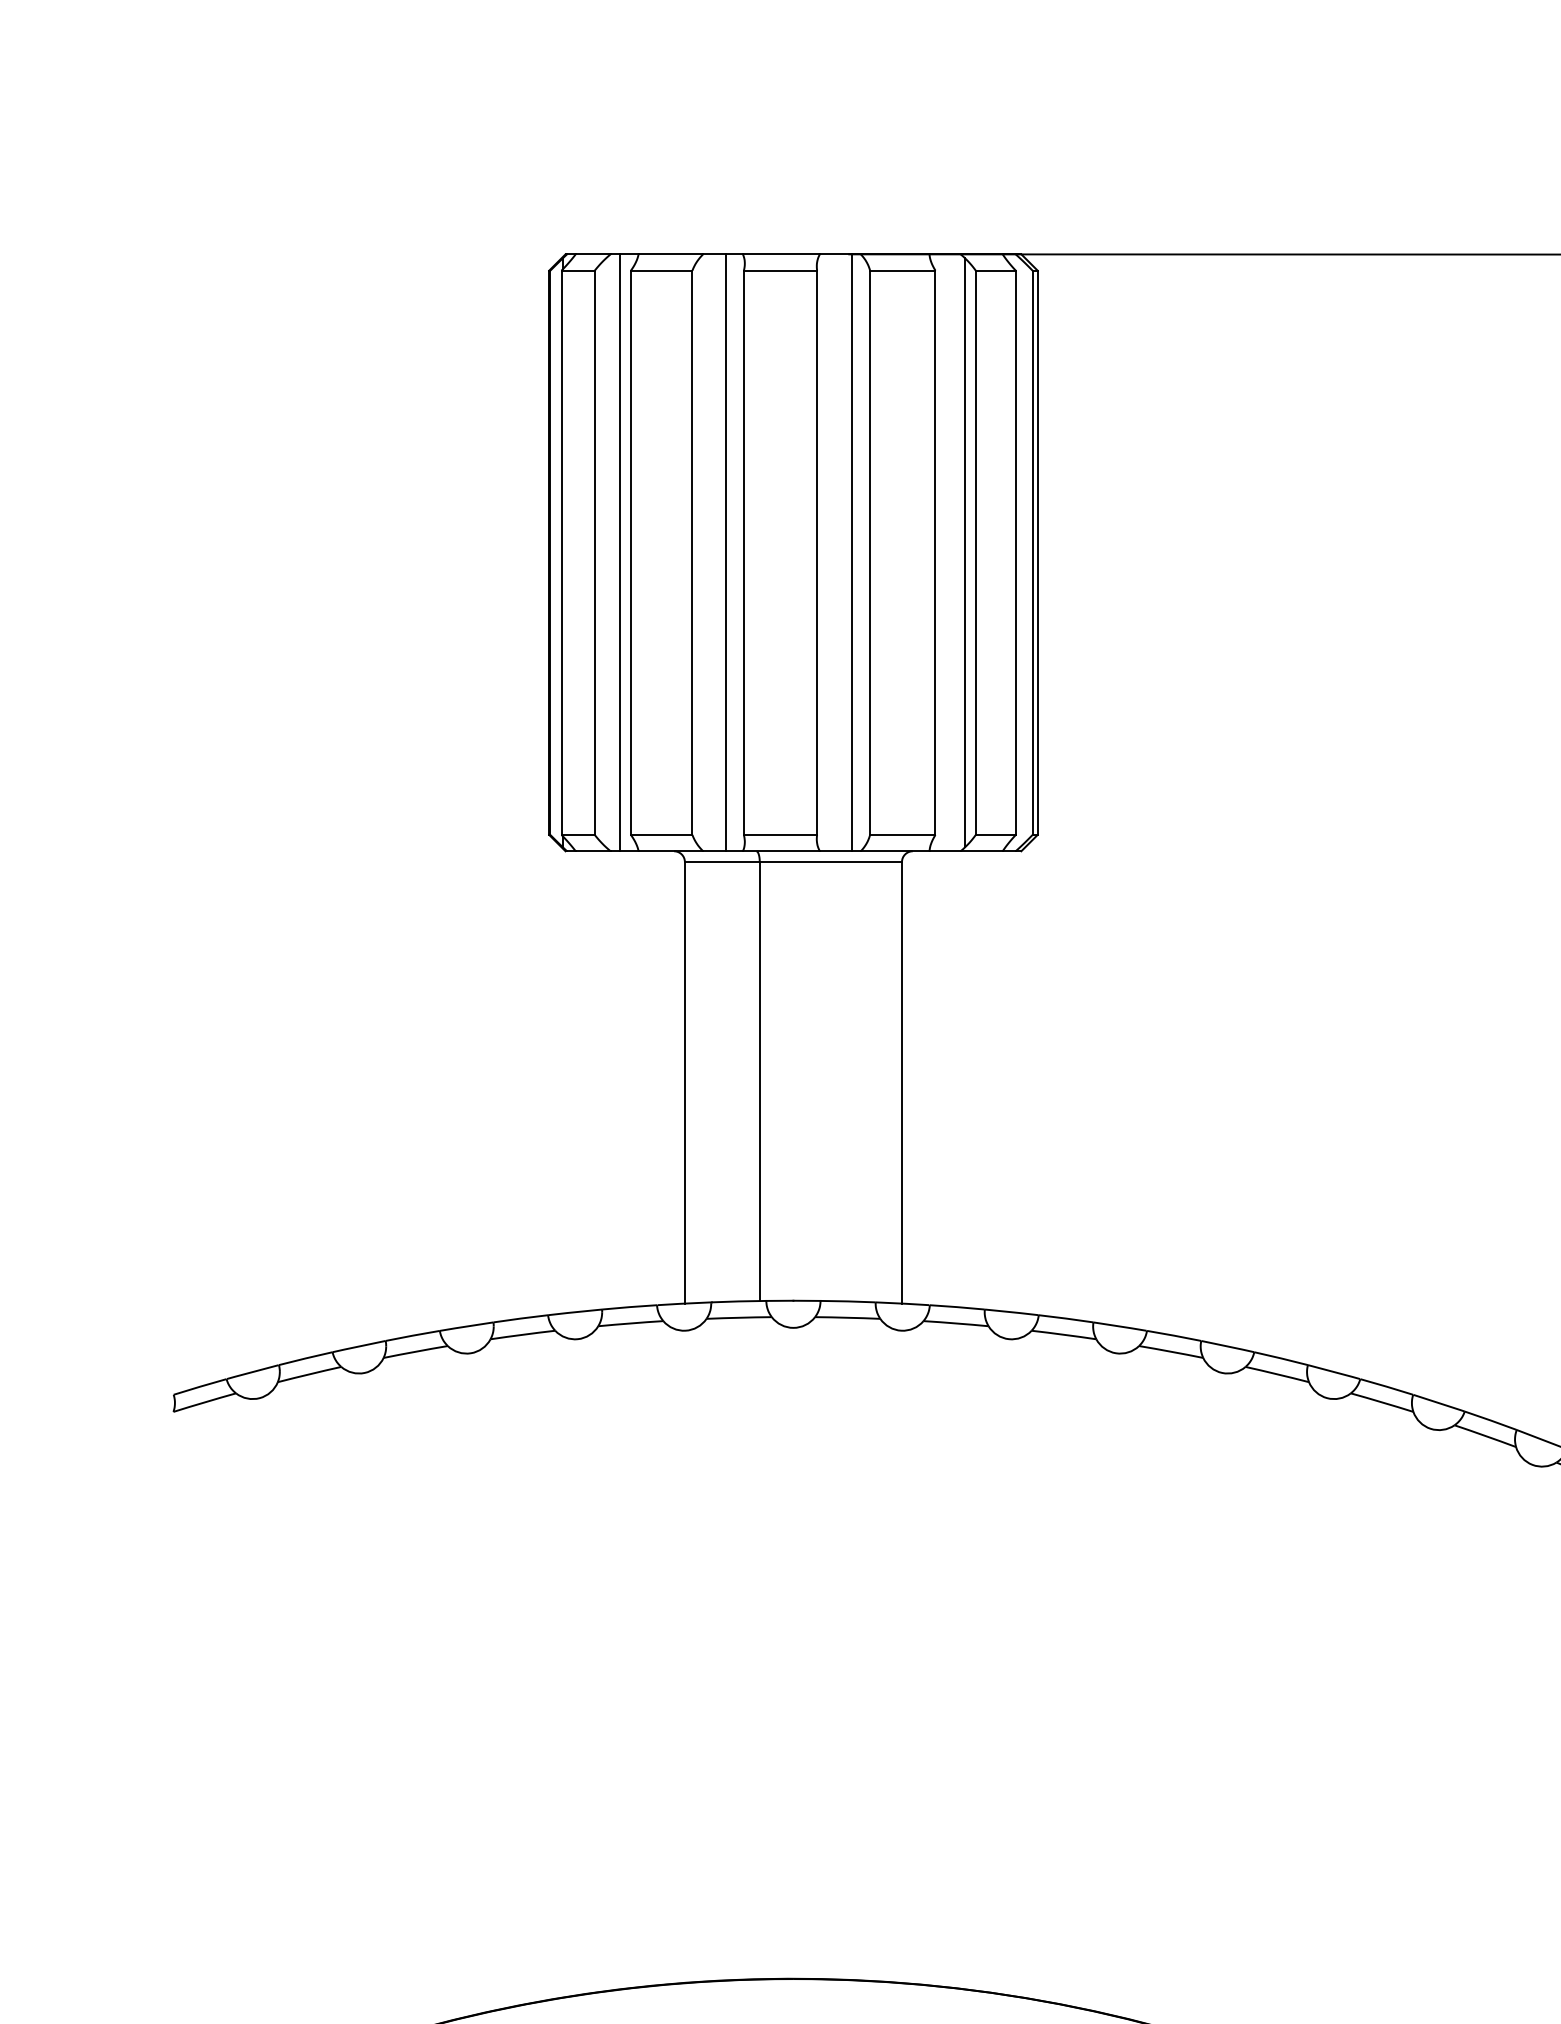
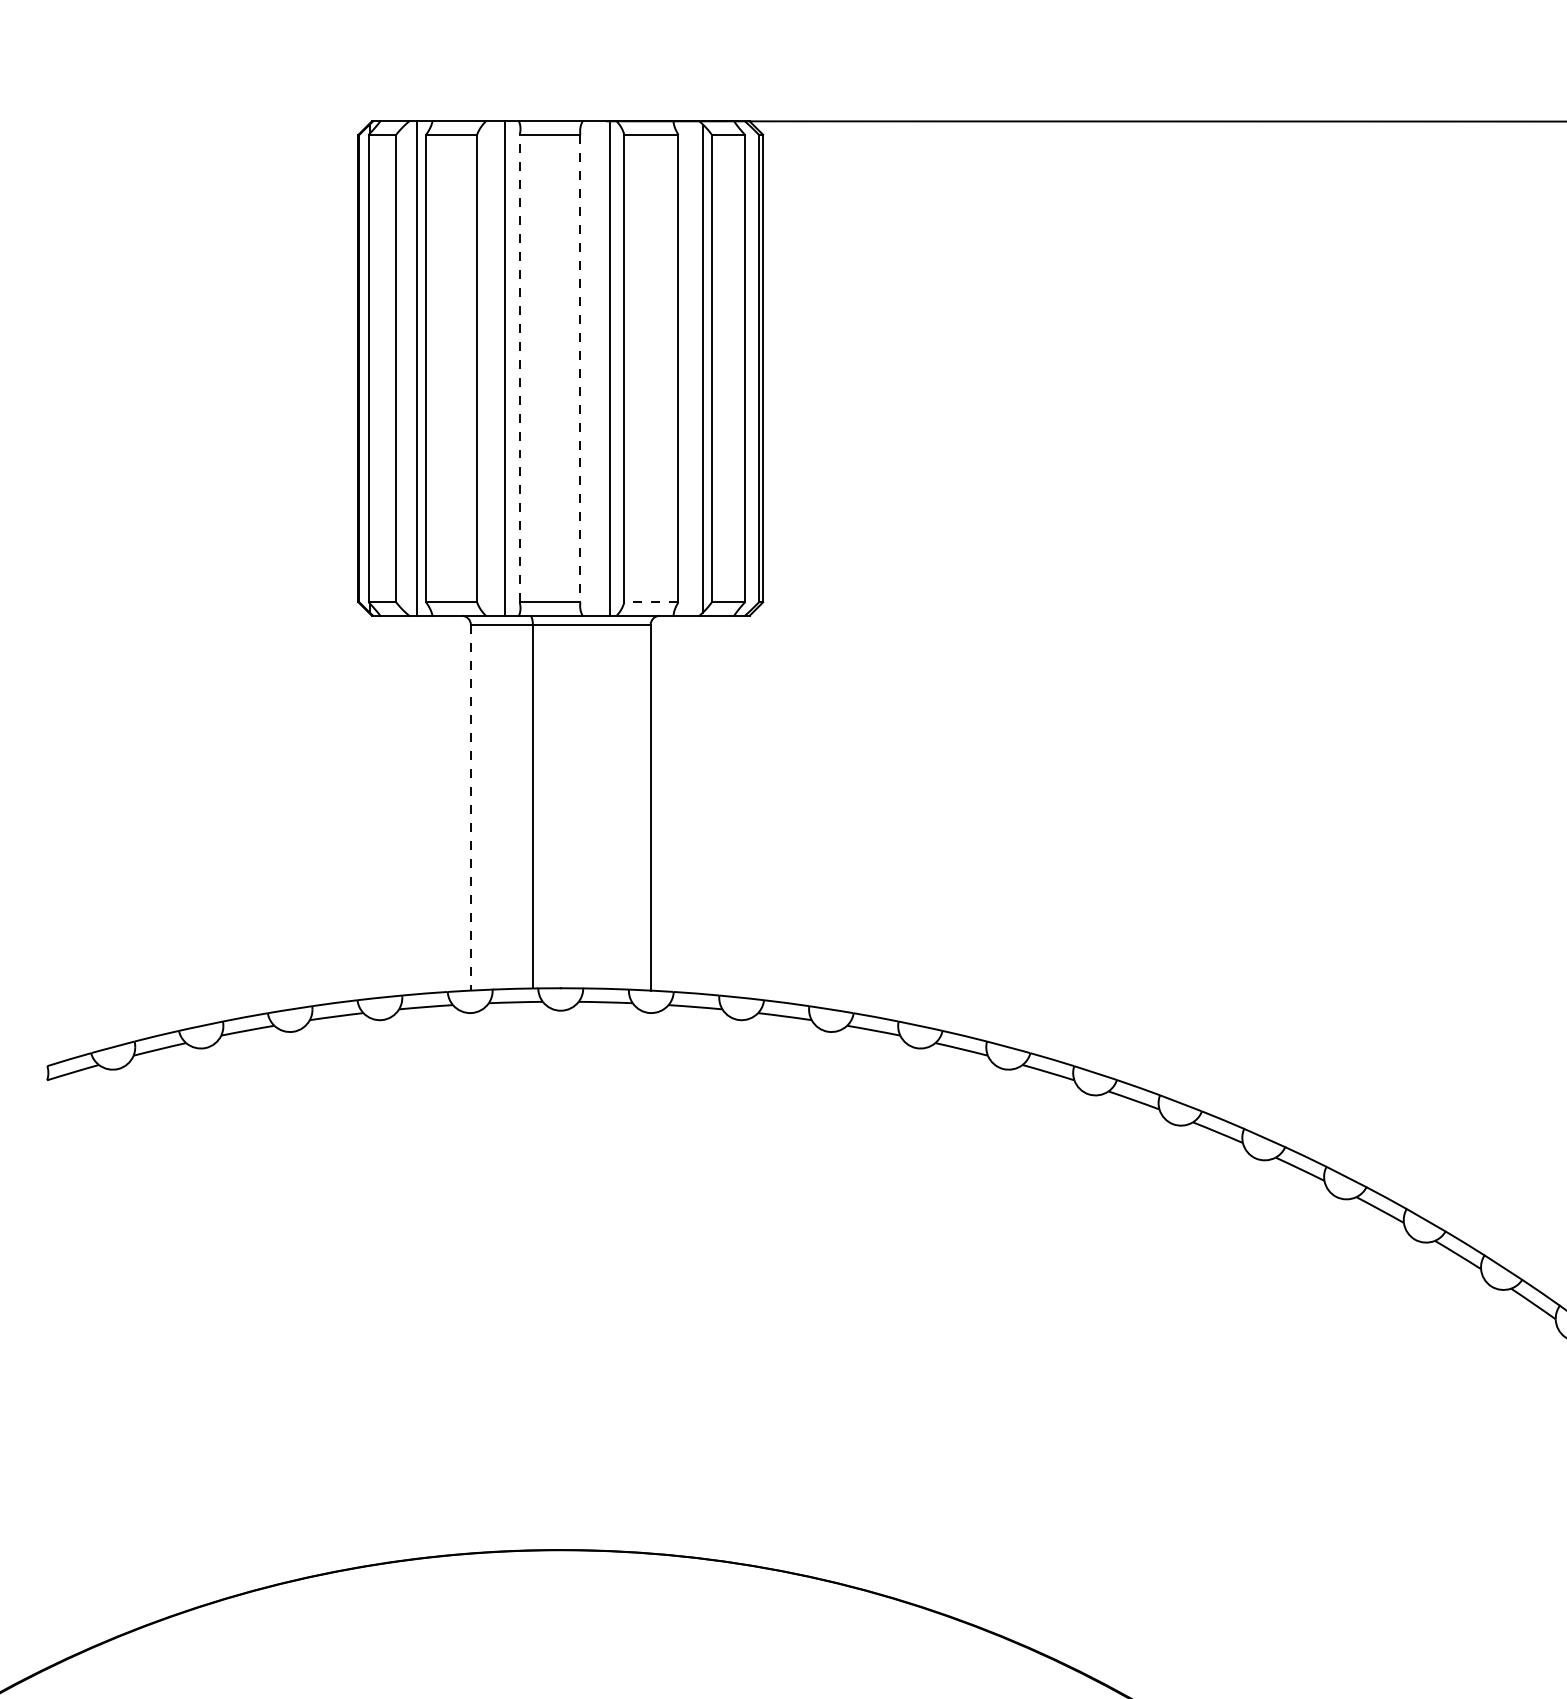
line: (743, 552) -> (519, 368), solid -> dashed
line: (817, 552) -> (580, 368), solid -> dashed
line: (901, 835) -> (650, 602), solid -> dashed
line: (684, 1082) -> (470, 807), solid -> dashed

